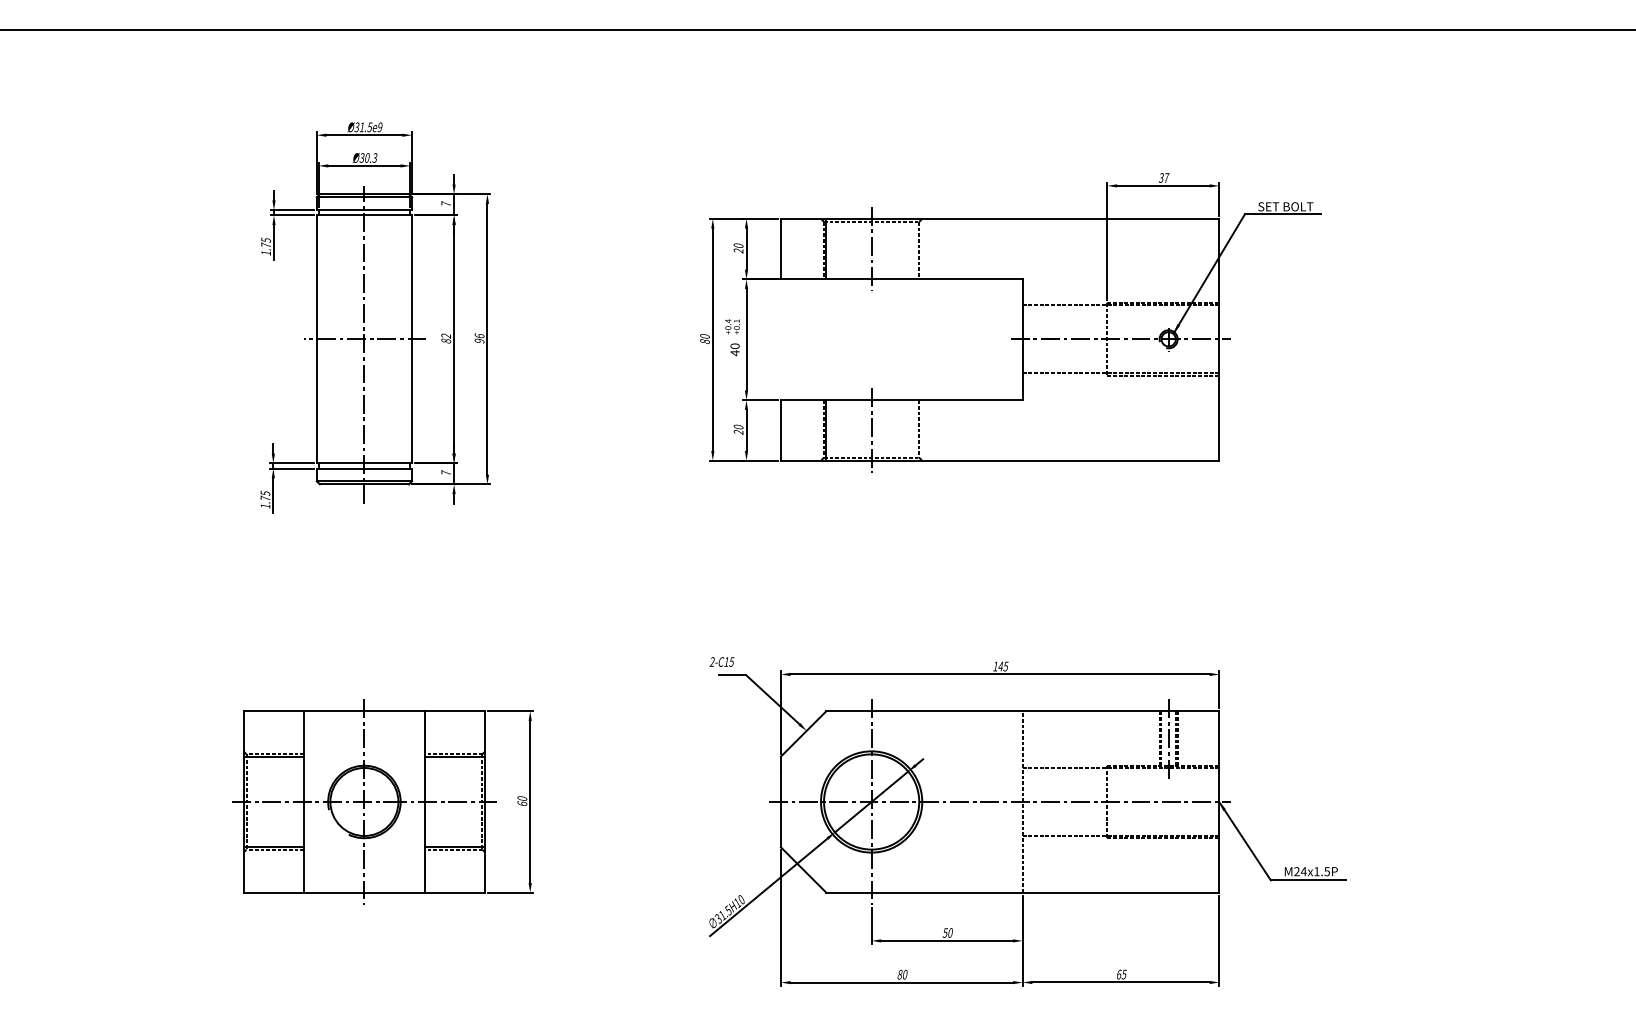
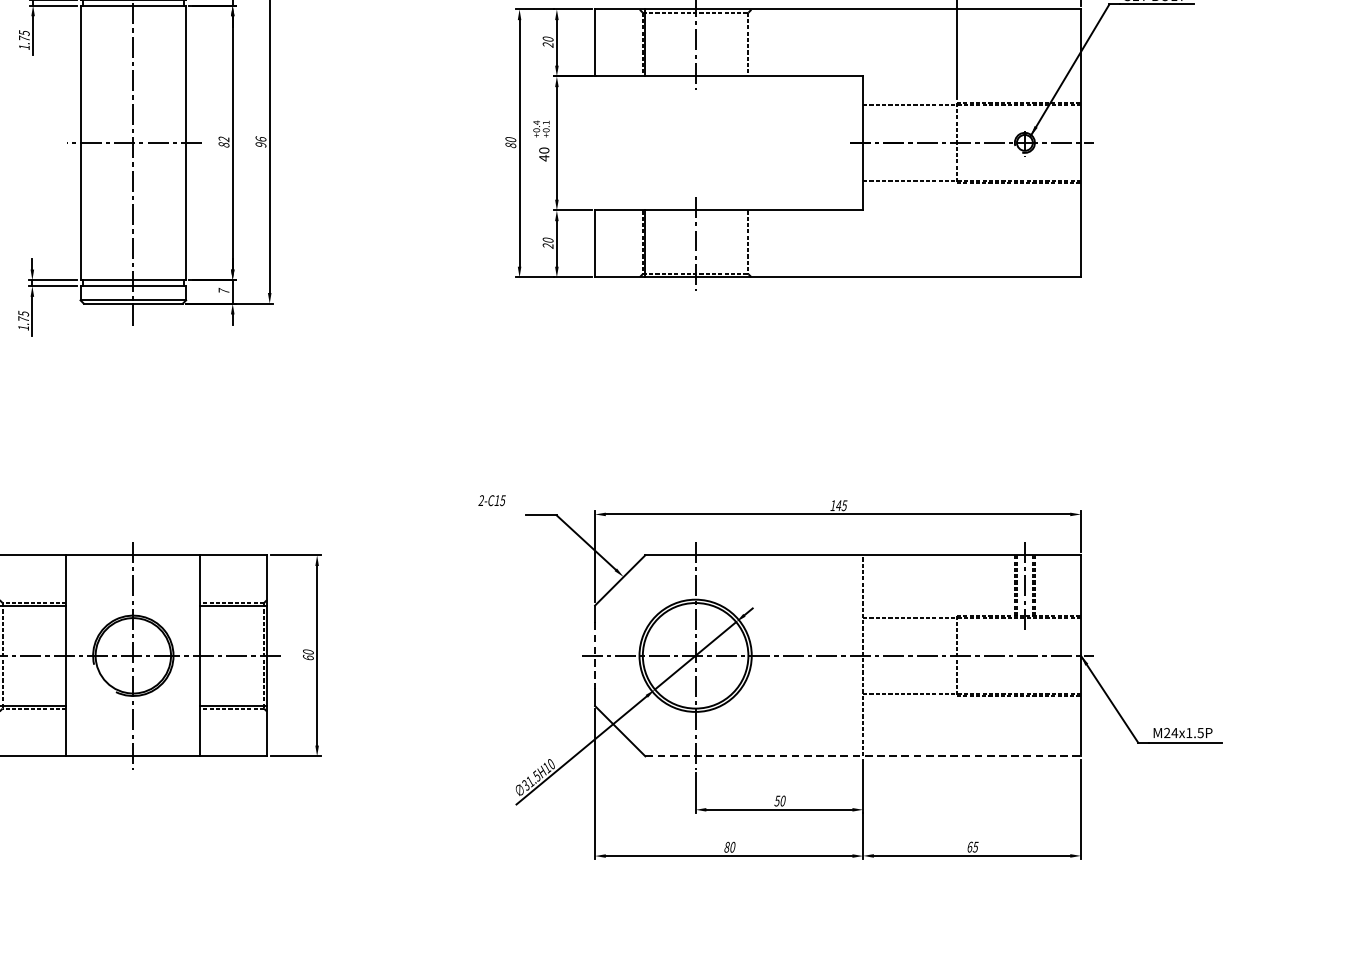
text: (721, 661) -> (491, 500), moved
line: (780, 802) -> (594, 656), solid -> dashed
line: (1023, 892) -> (863, 756), solid -> dashed

